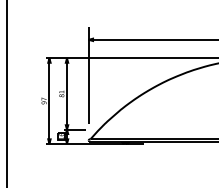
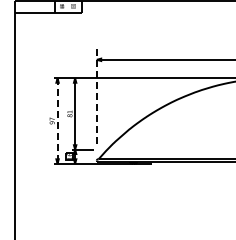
line: (88, 74) -> (96, 94), solid -> dashed
line: (49, 101) -> (57, 121), solid -> dashed

